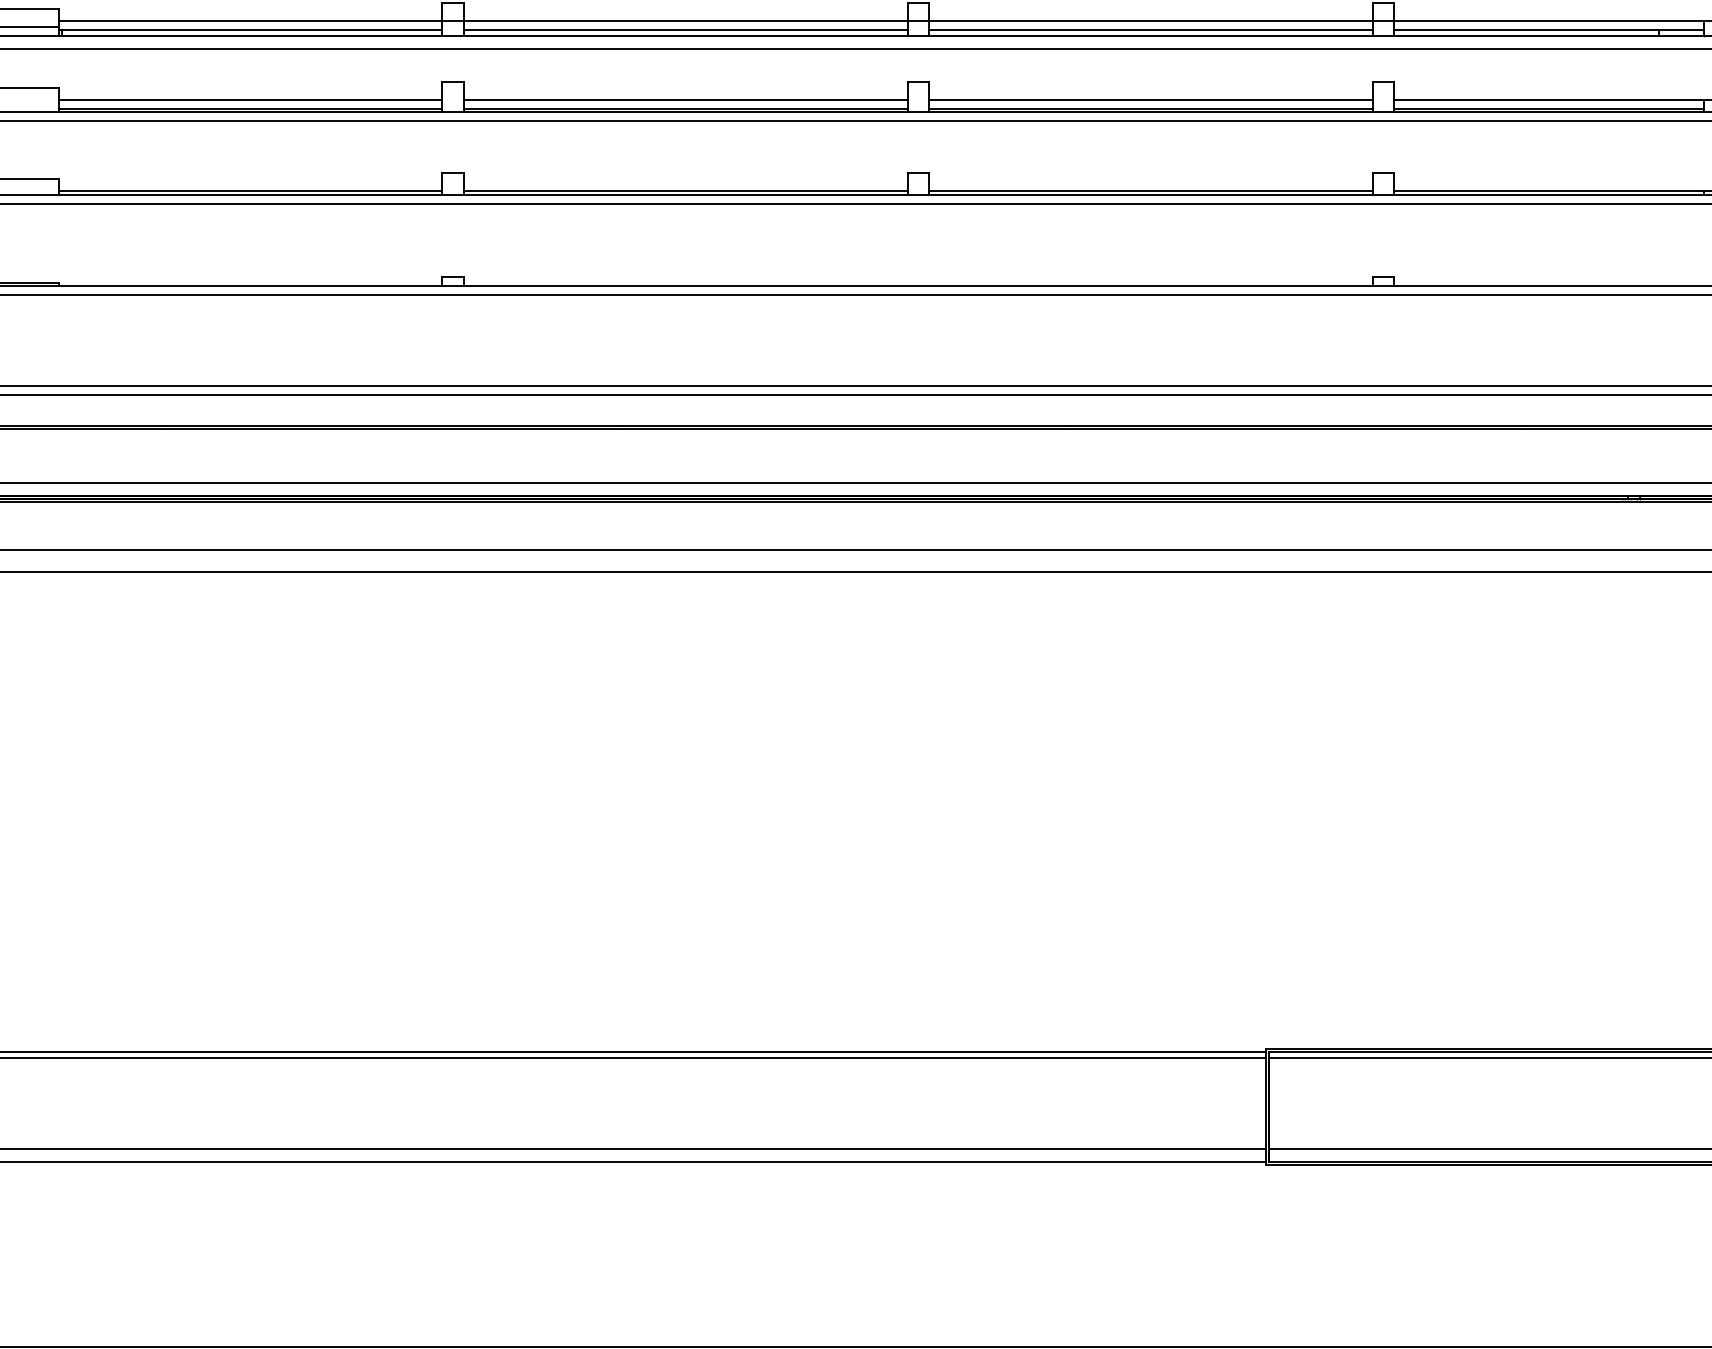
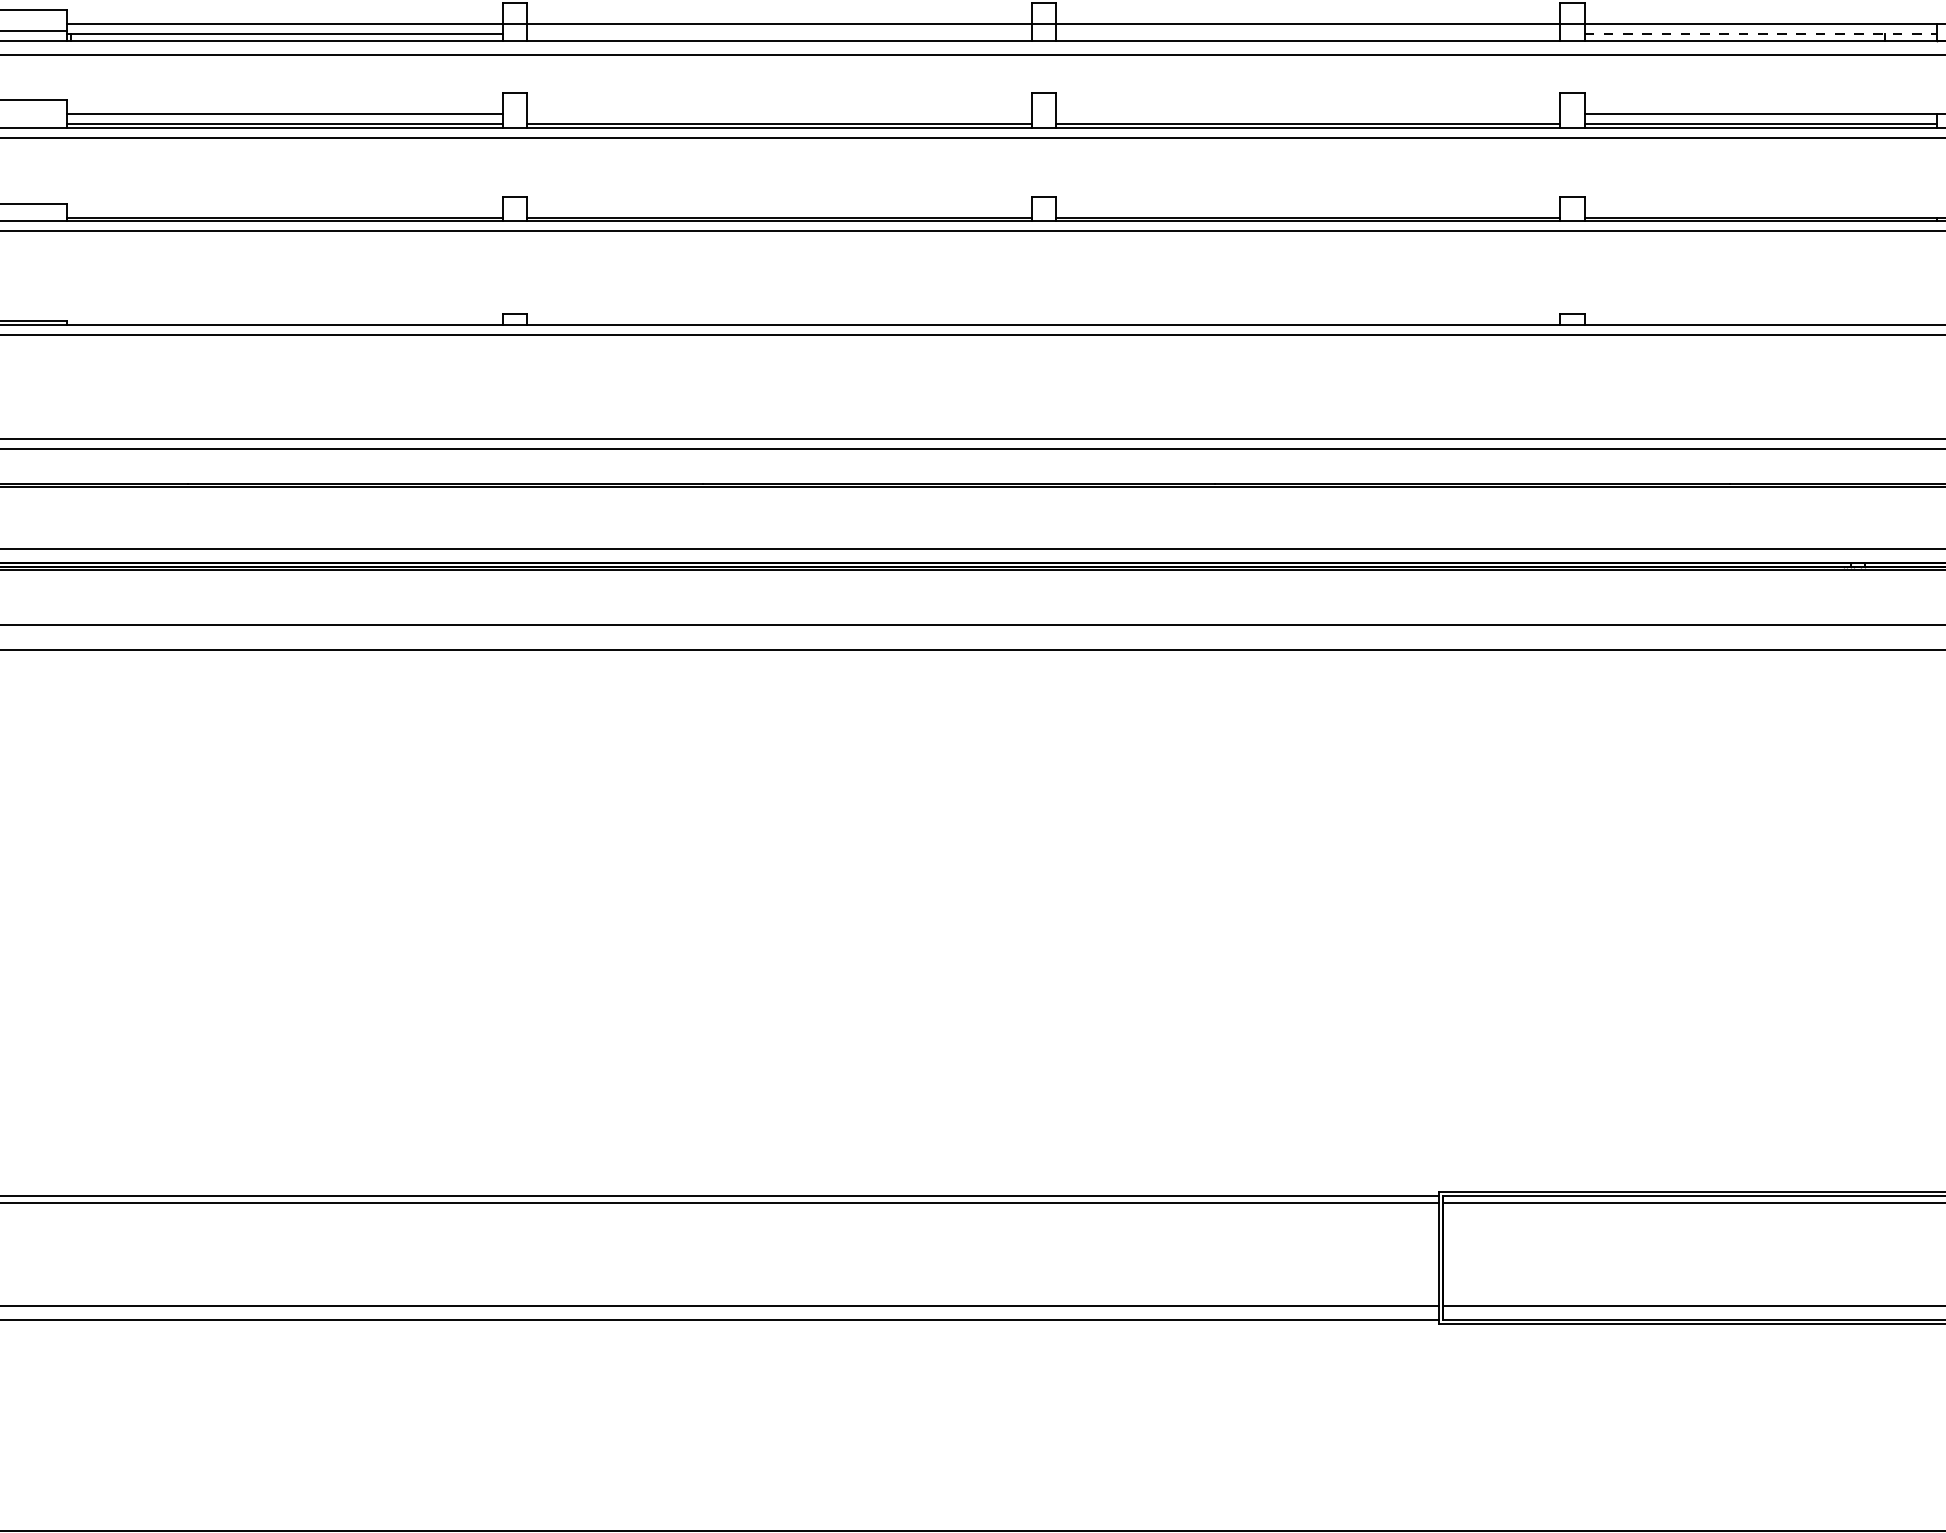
line: (685, 30) -> (779, 34), removed
line: (1150, 30) -> (1307, 34), removed
line: (1549, 30) -> (1761, 34), solid -> dashed
line: (685, 100) -> (779, 114), removed
line: (1150, 100) -> (1307, 114), removed

